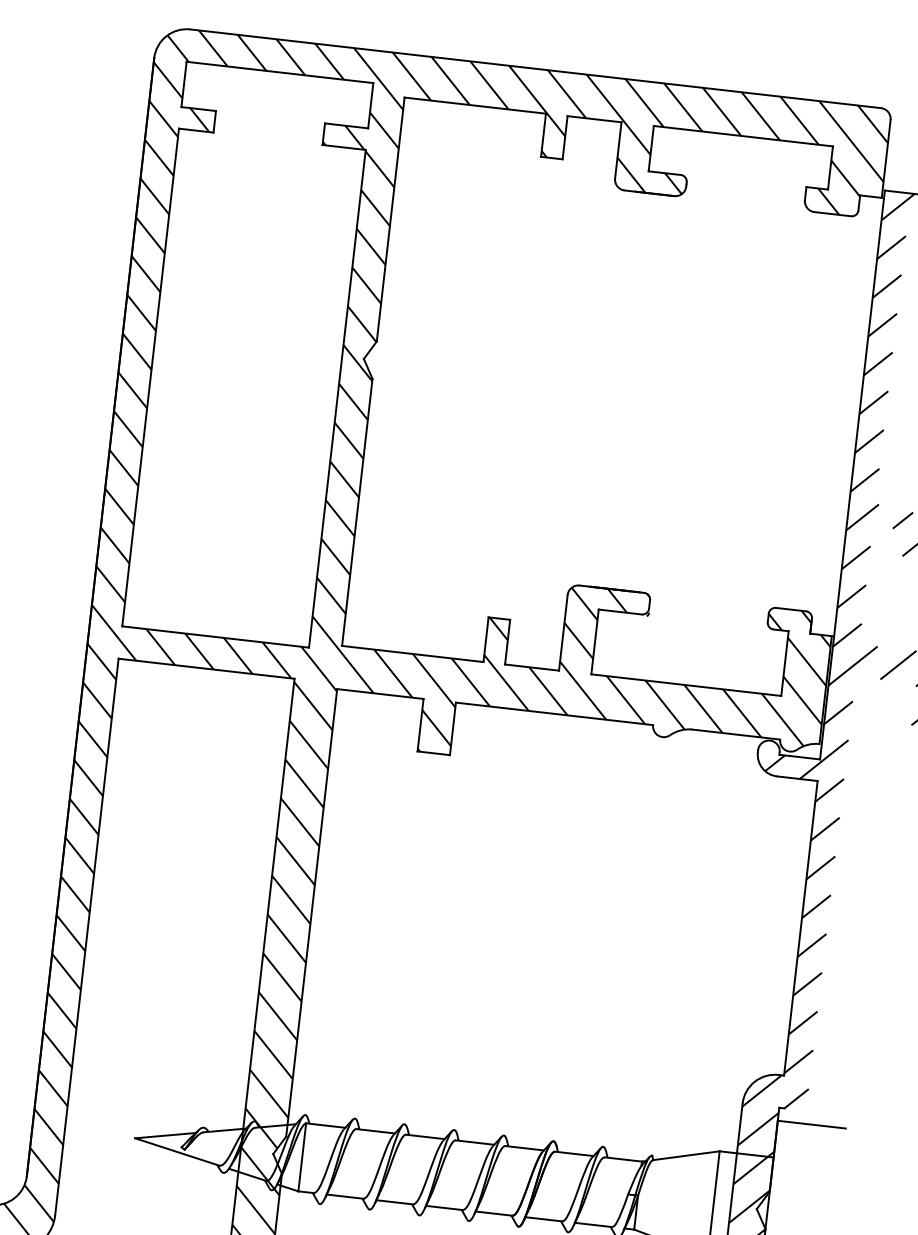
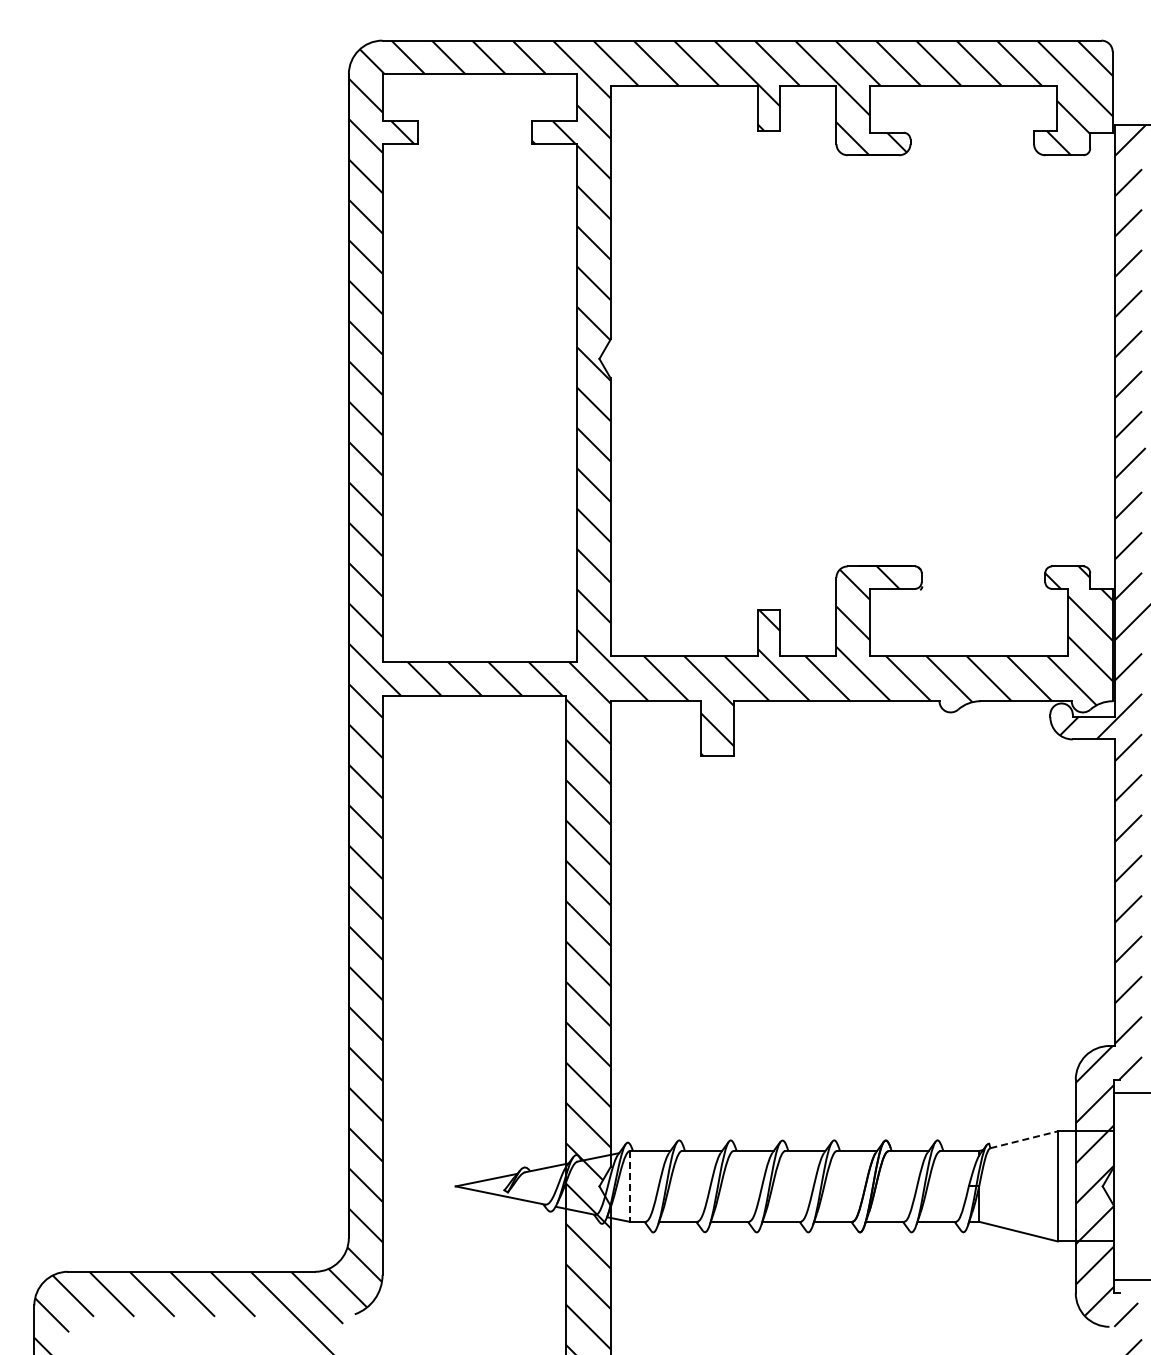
line: (686, 1155) -> (1024, 1139), solid -> dashed
line: (302, 1157) -> (629, 1186), solid -> dashed

